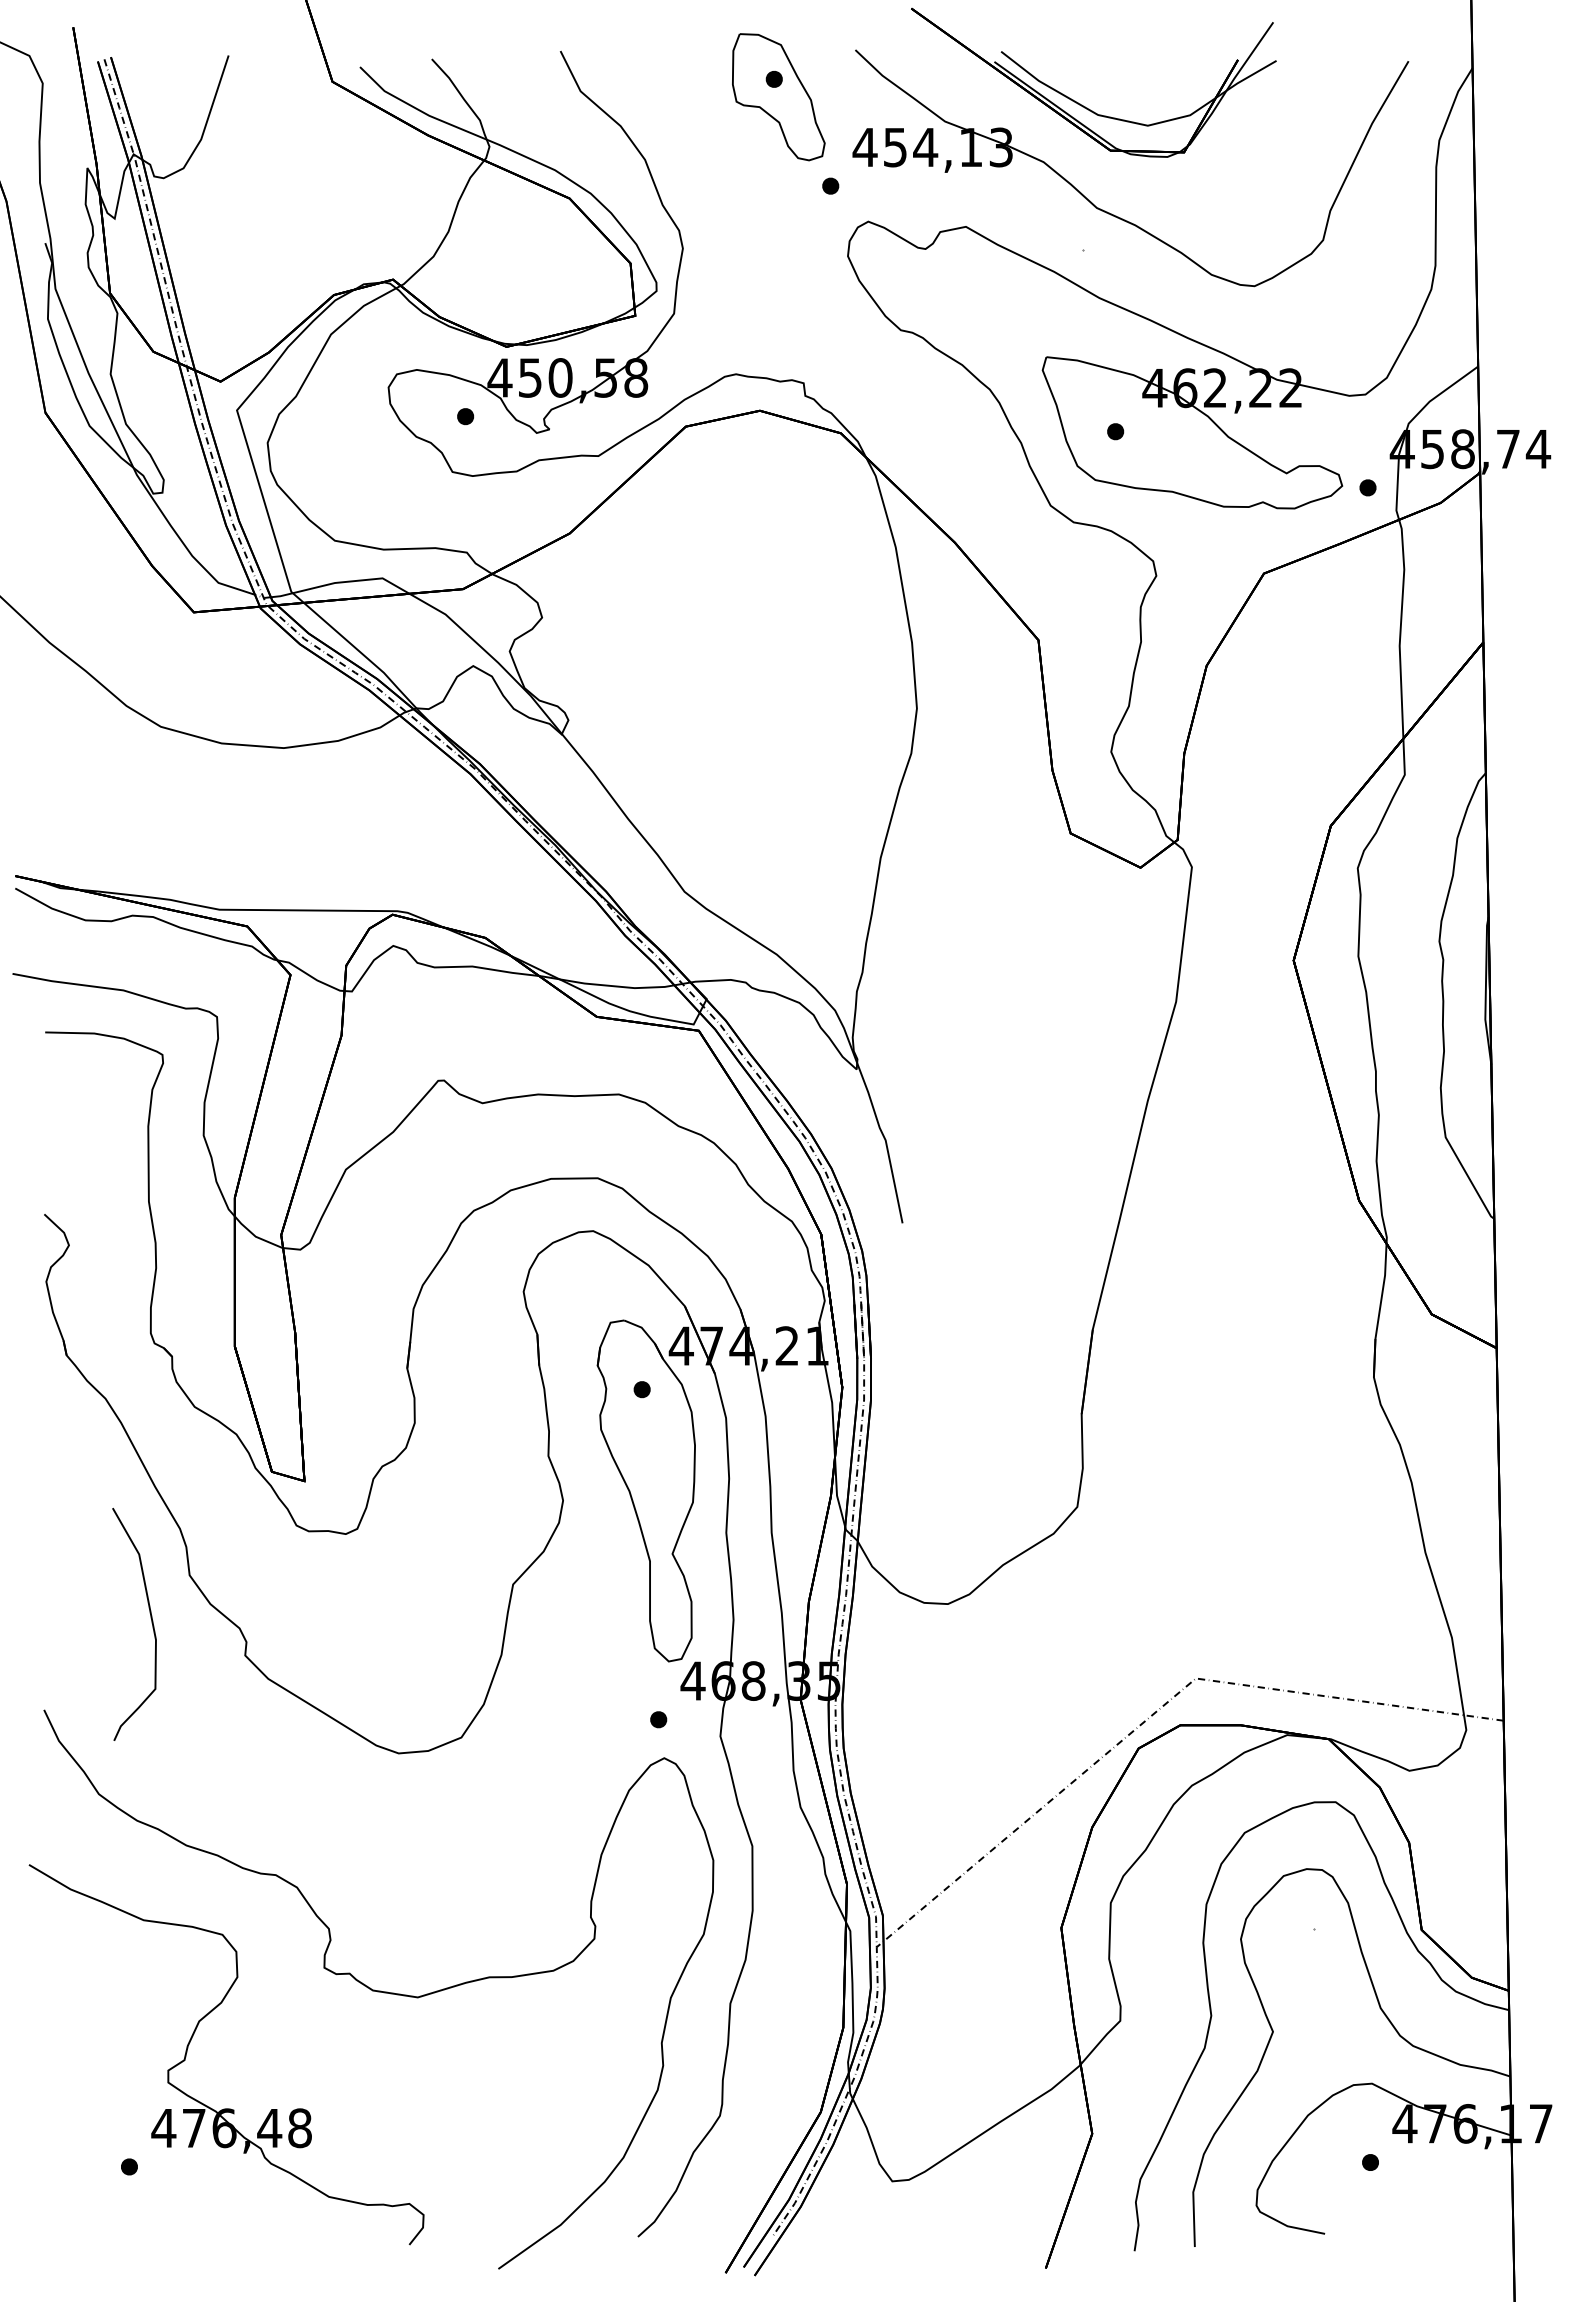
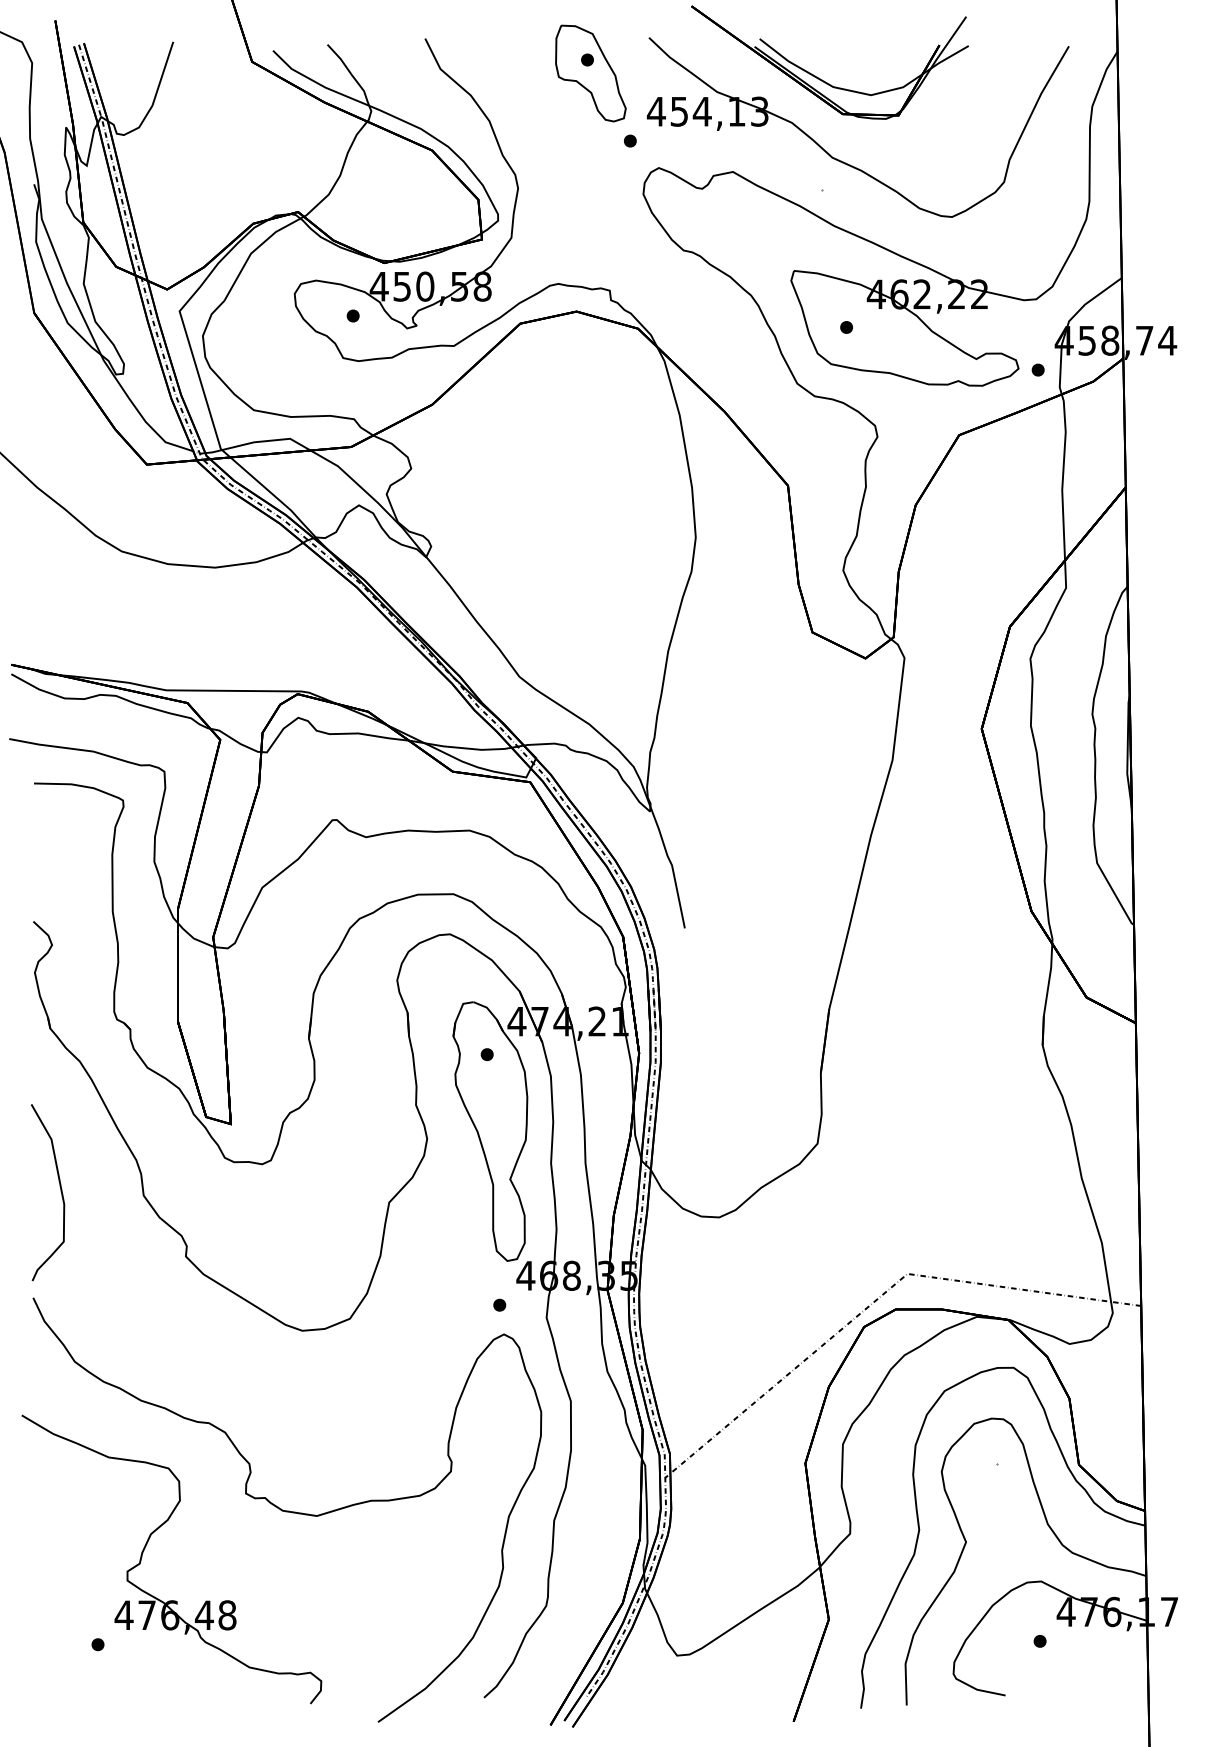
curve: (151, 1623) -> (60, 1191), moved

